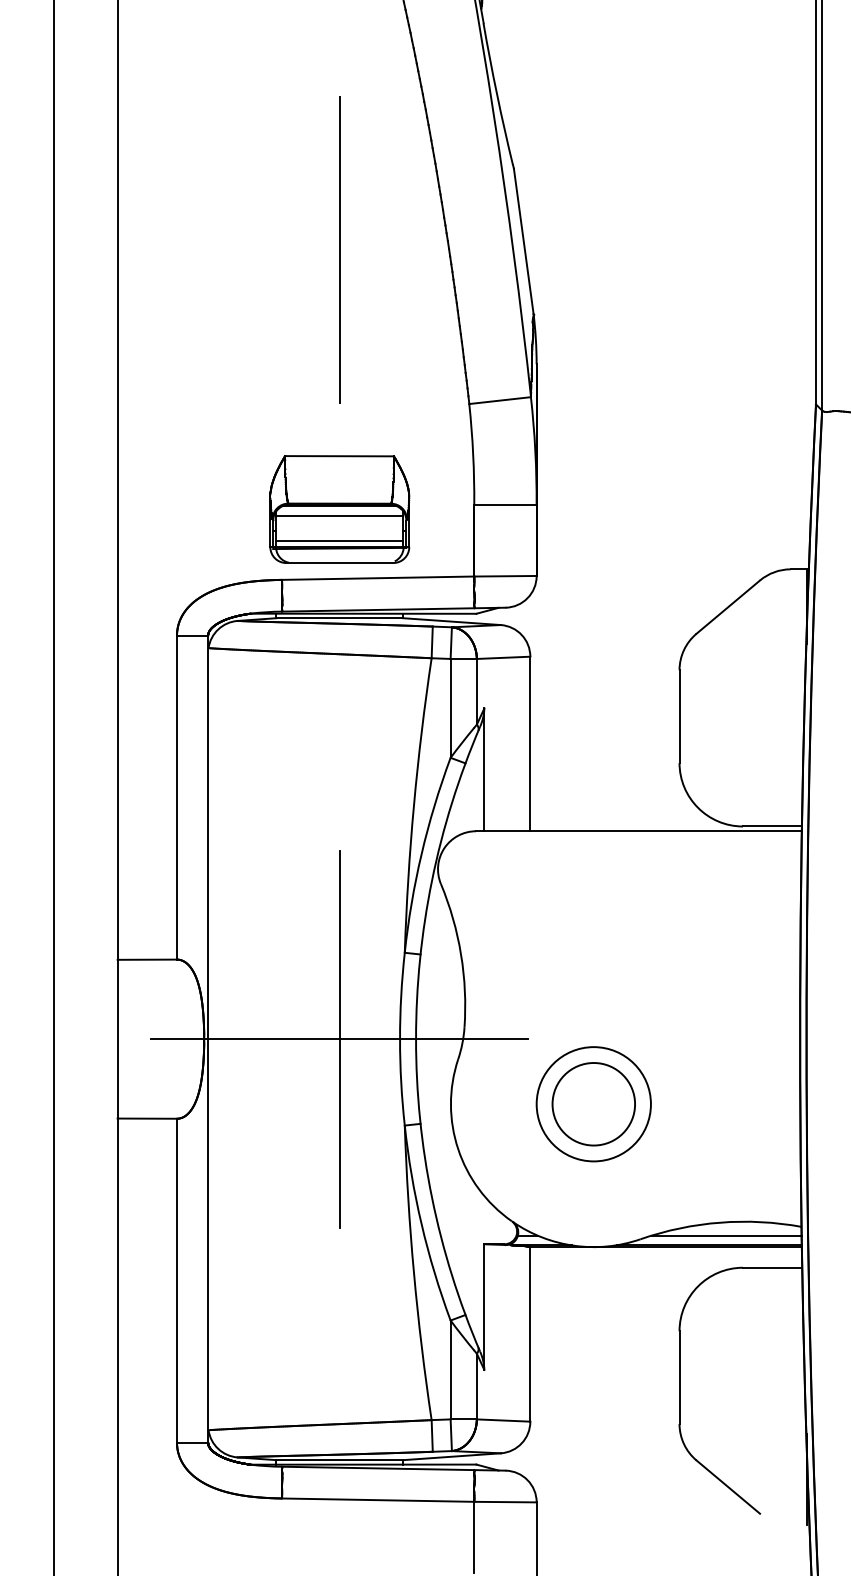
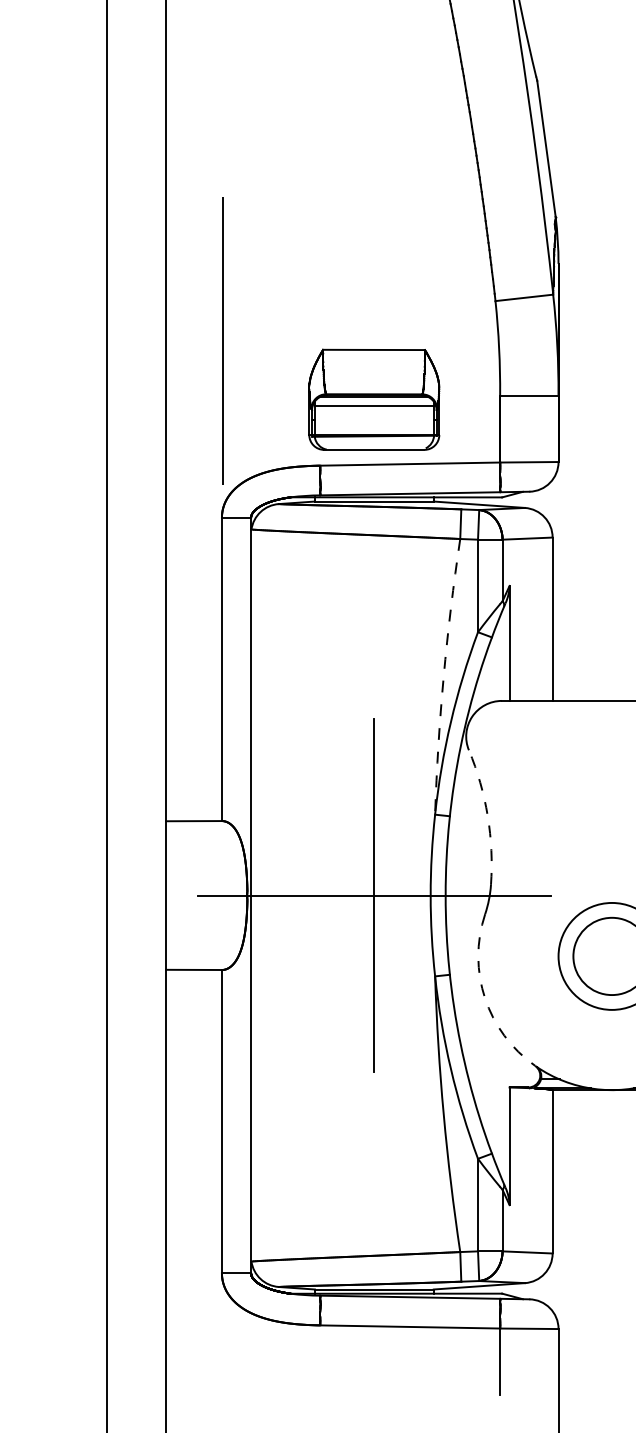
line: (339, 249) -> (222, 339), moved
line: (339, 540) -> (374, 428), removed
arc: (413, 805) -> (443, 676), solid -> dashed
arc: (461, 954) -> (488, 816), solid -> dashed
arc: (458, 1149) -> (485, 998), solid -> dashed

